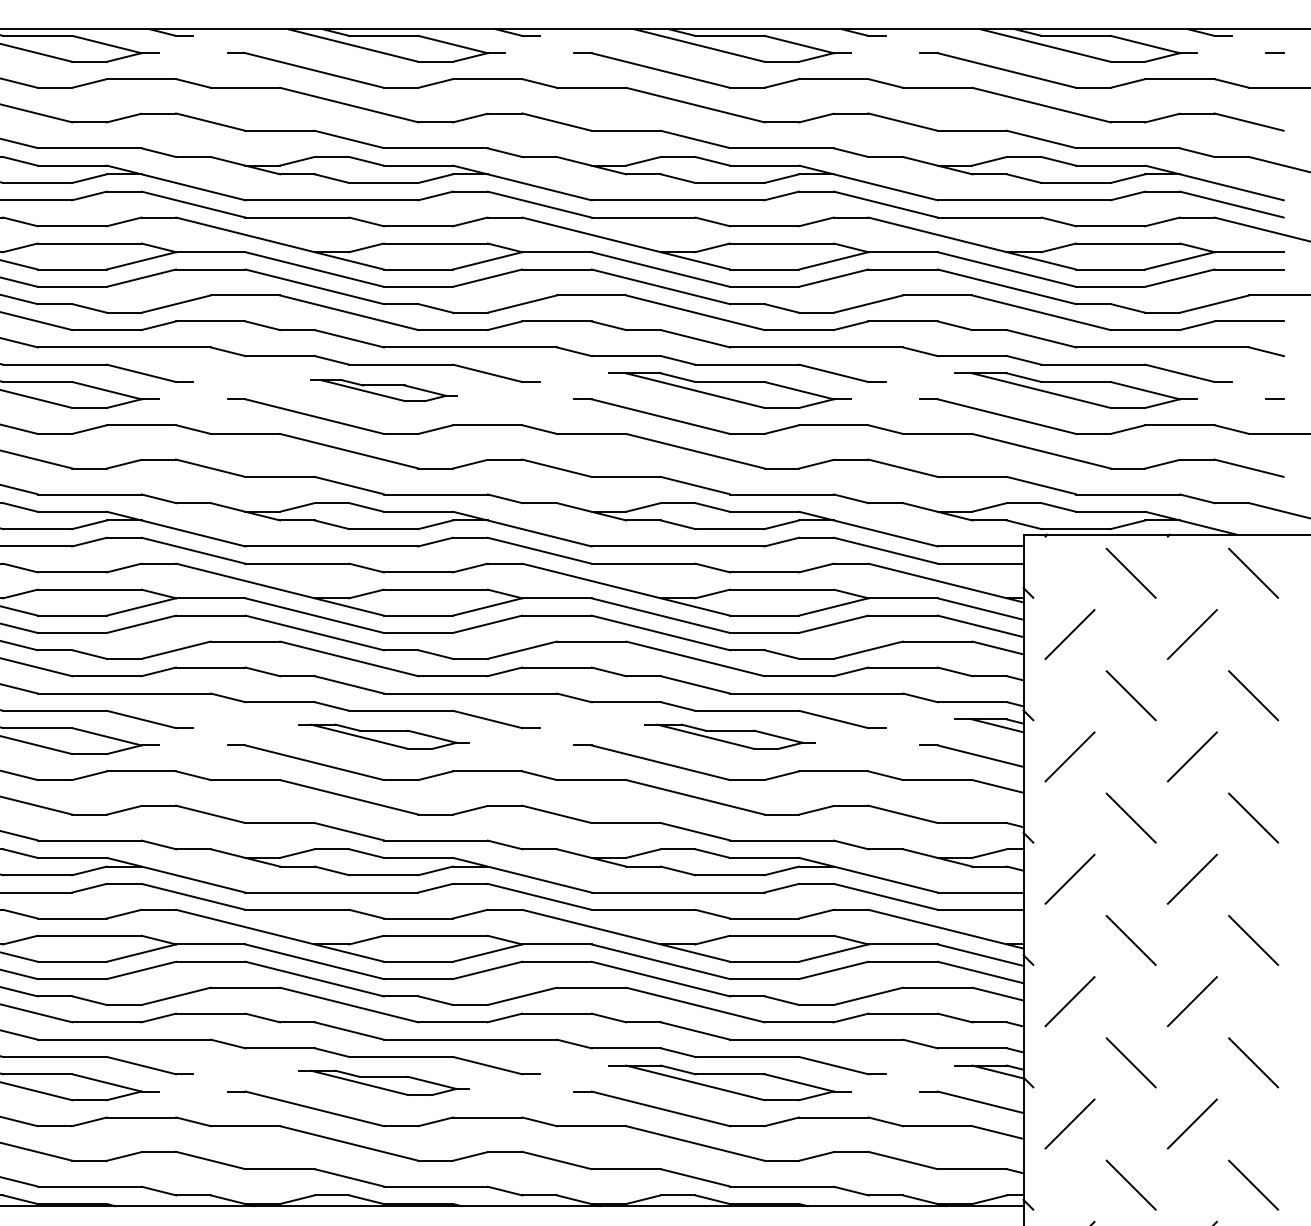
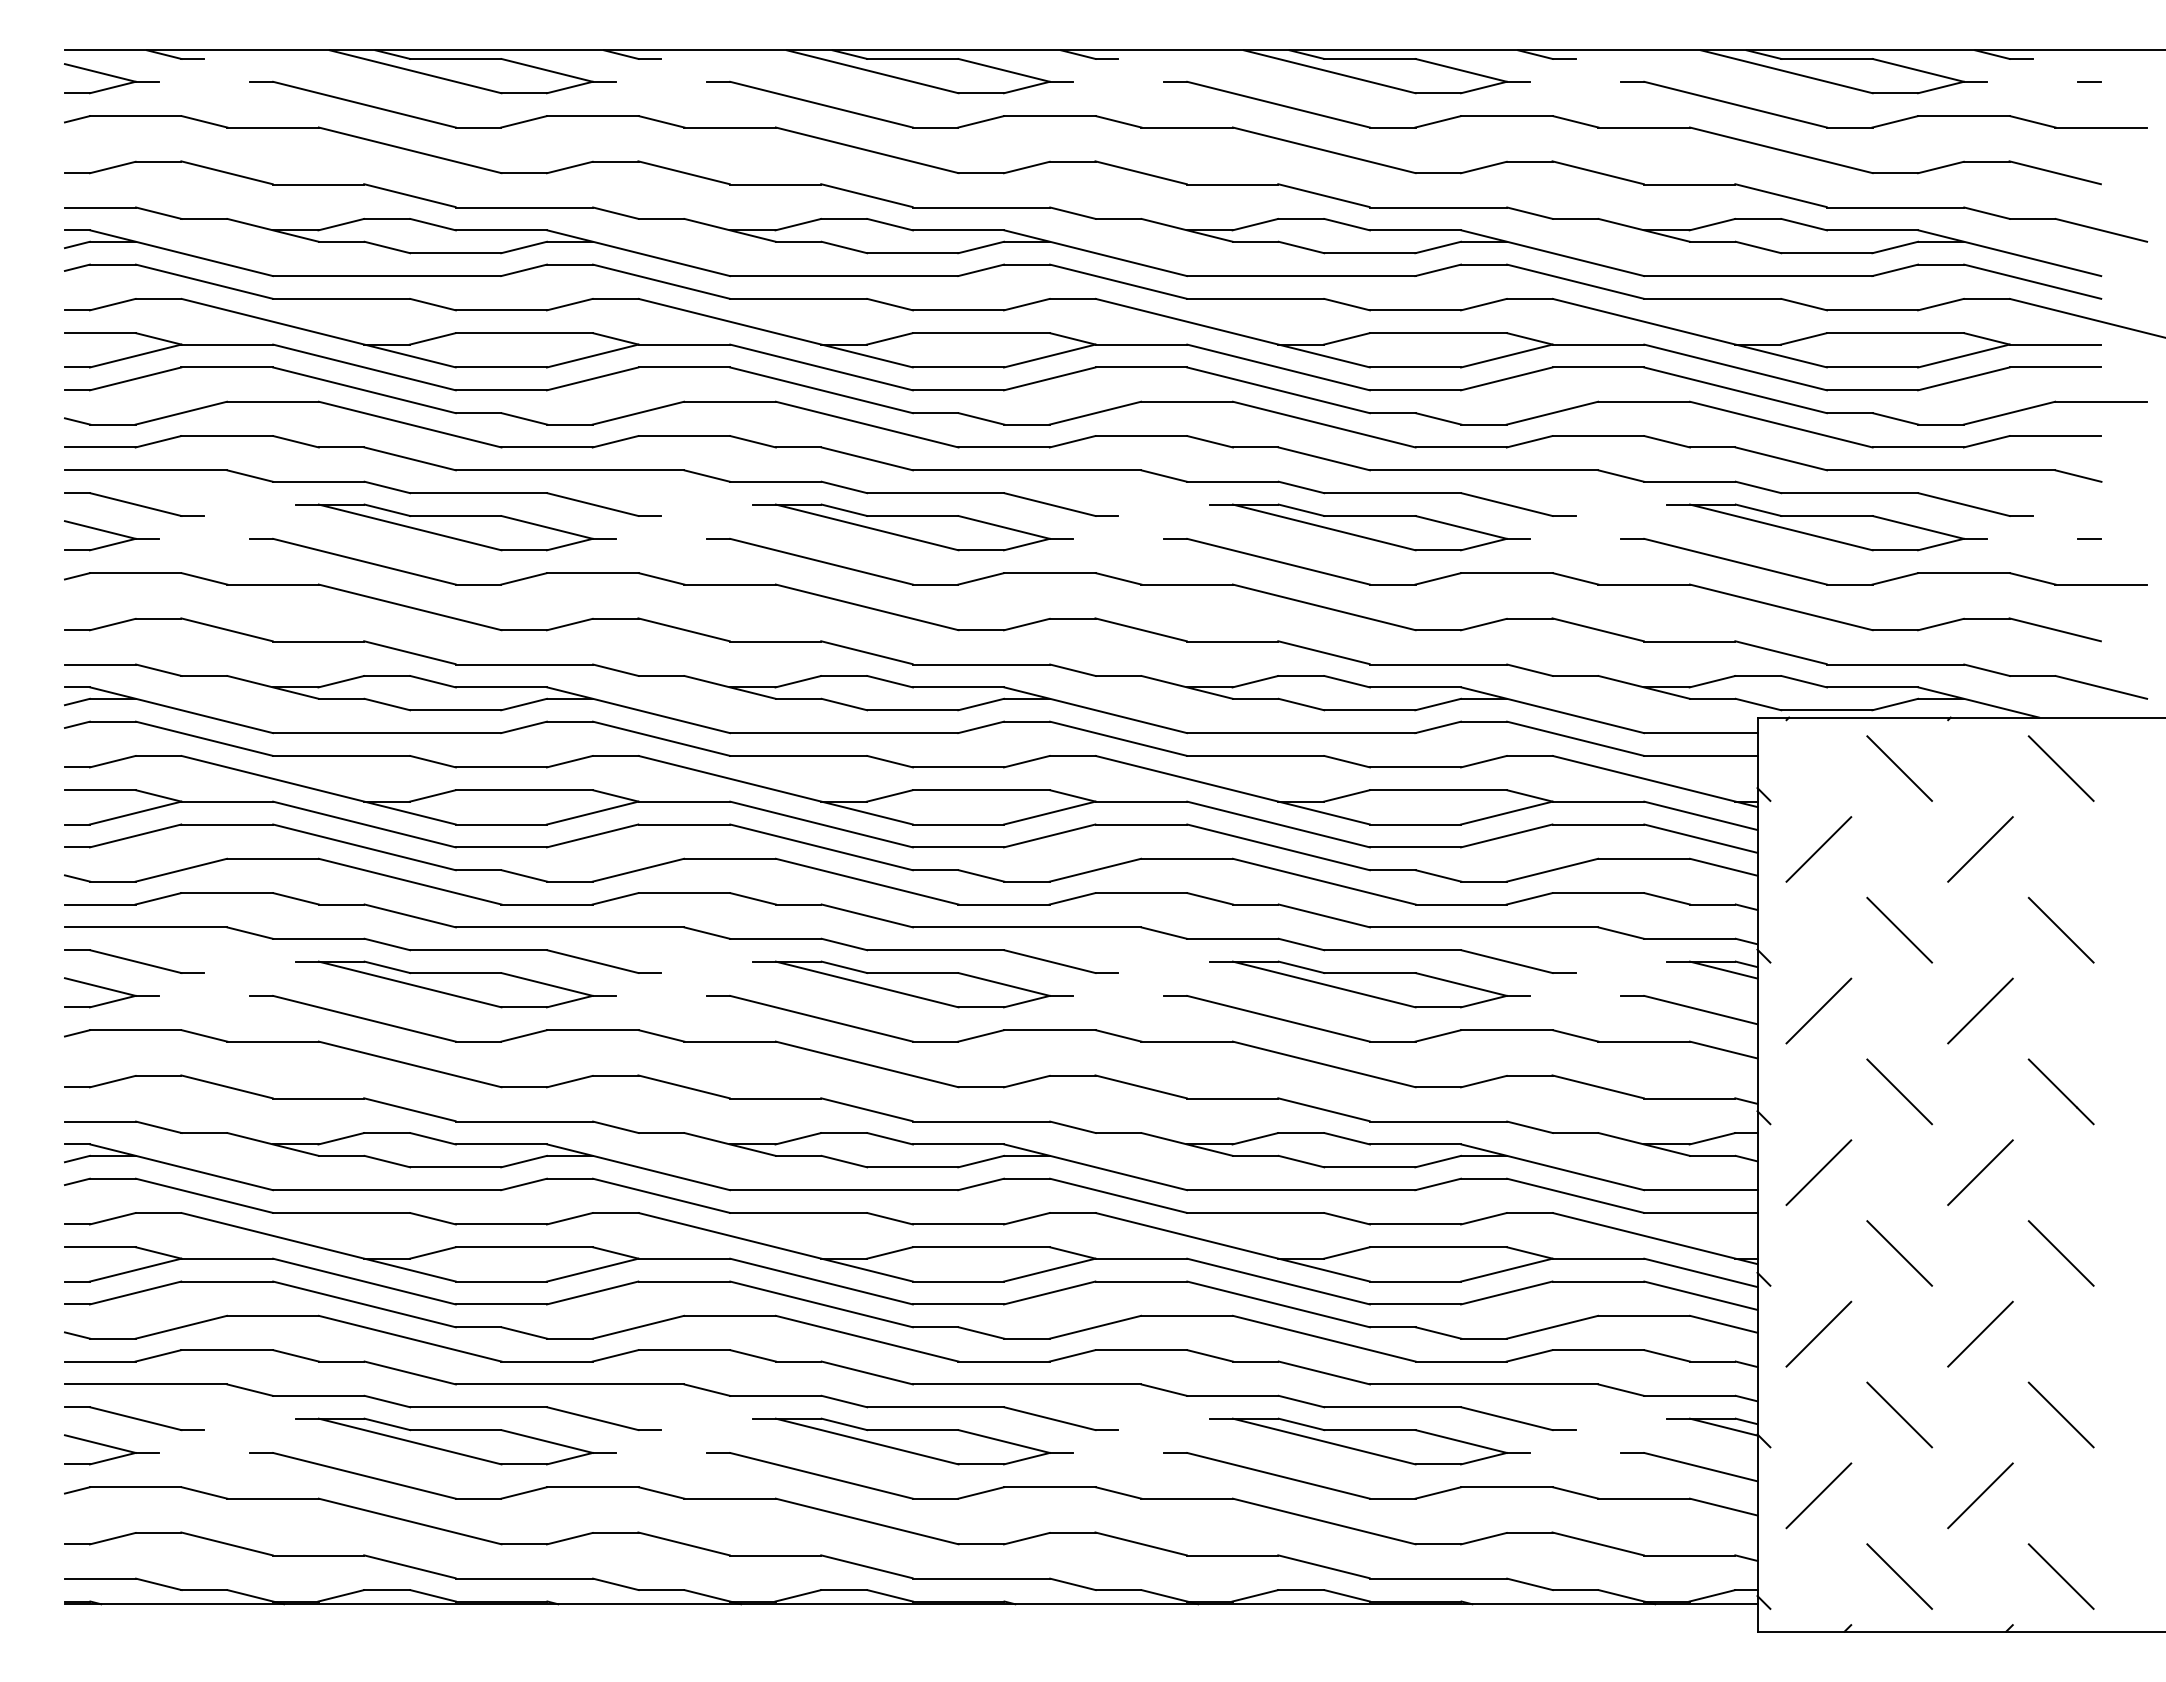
part: (383, 390) -> (912, 527), size x1.67
part: (383, 736) -> (912, 984), size x1.43
part: (729, 736) -> (1369, 984), size x1.43
part: (383, 1082) -> (912, 1441), size x1.43

